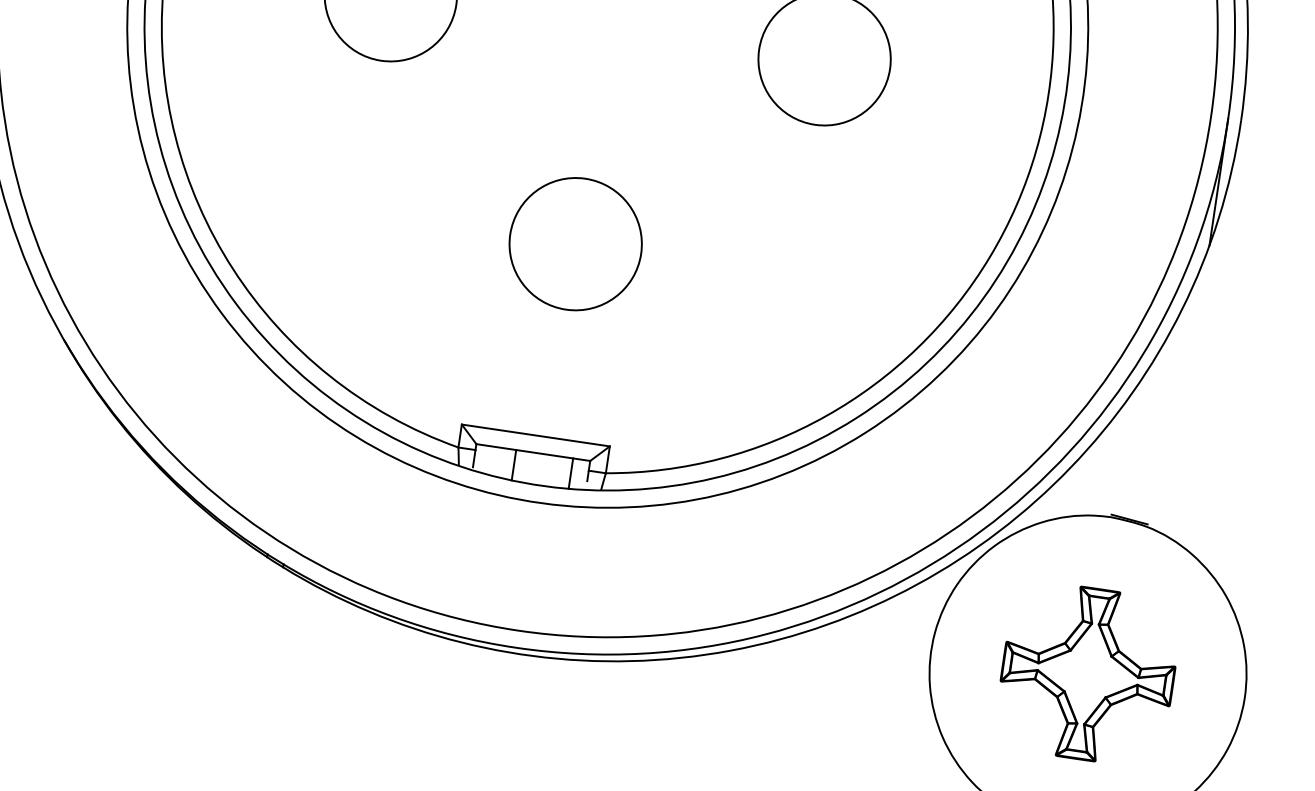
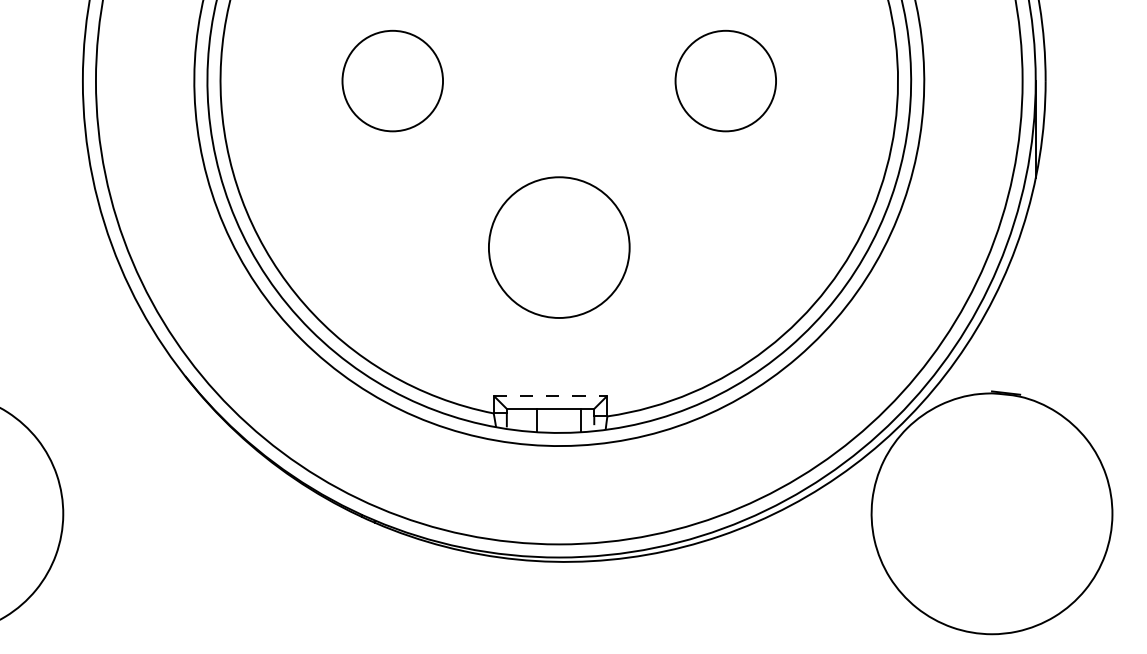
circle: (576, 244) -> (559, 247), size x1.4
line: (535, 435) -> (550, 395), solid -> dashed
part: (1087, 673) -> (991, 513), removed

